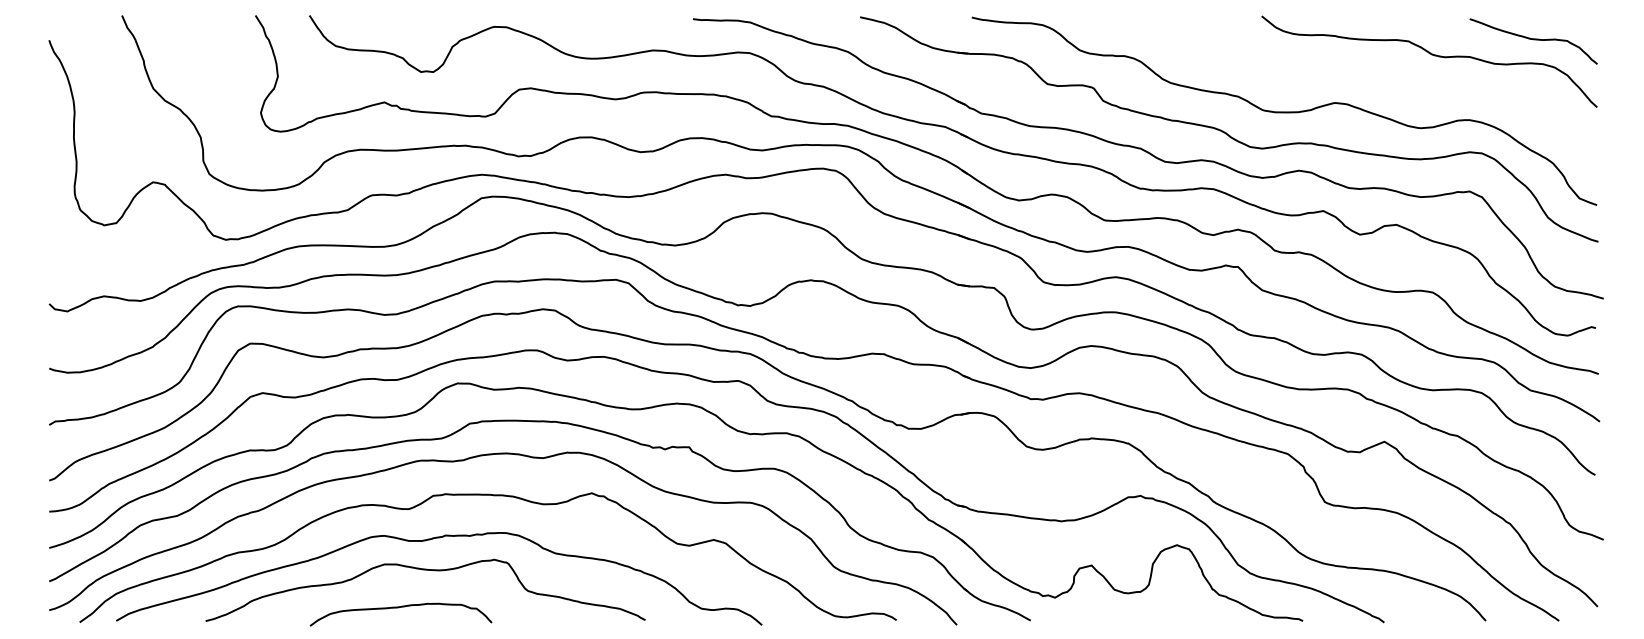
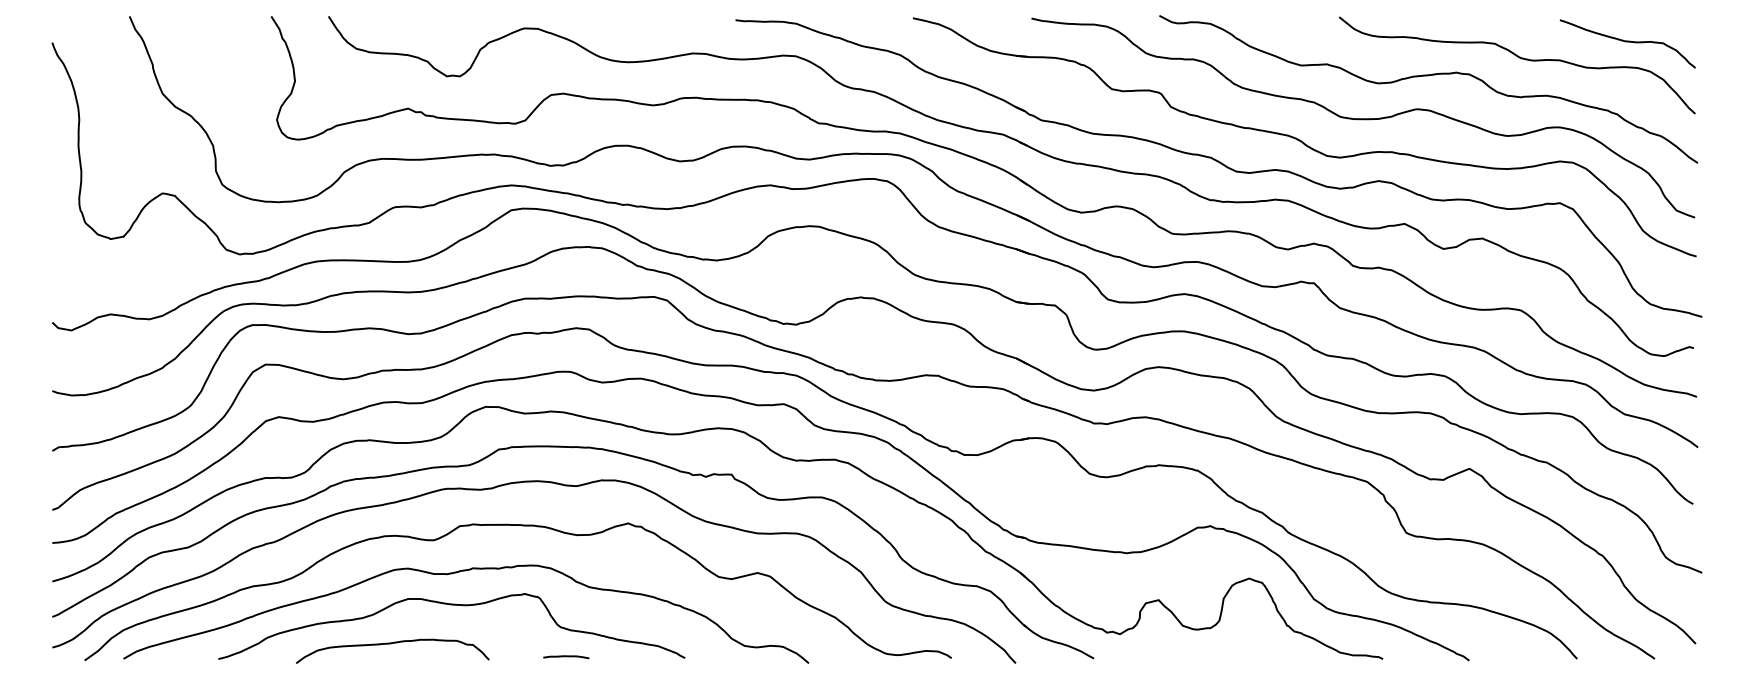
curve: (1345, 72) -> (1428, 76), added
curve: (399, 608) -> (391, 644), moved
curve: (533, 619) -> (566, 657), added

